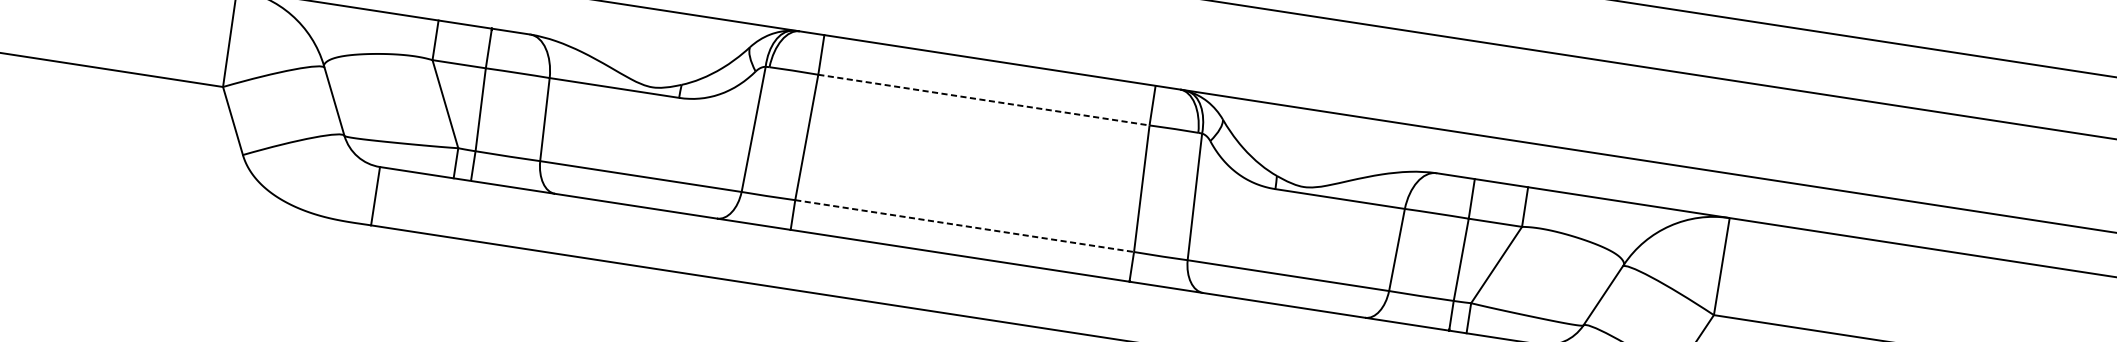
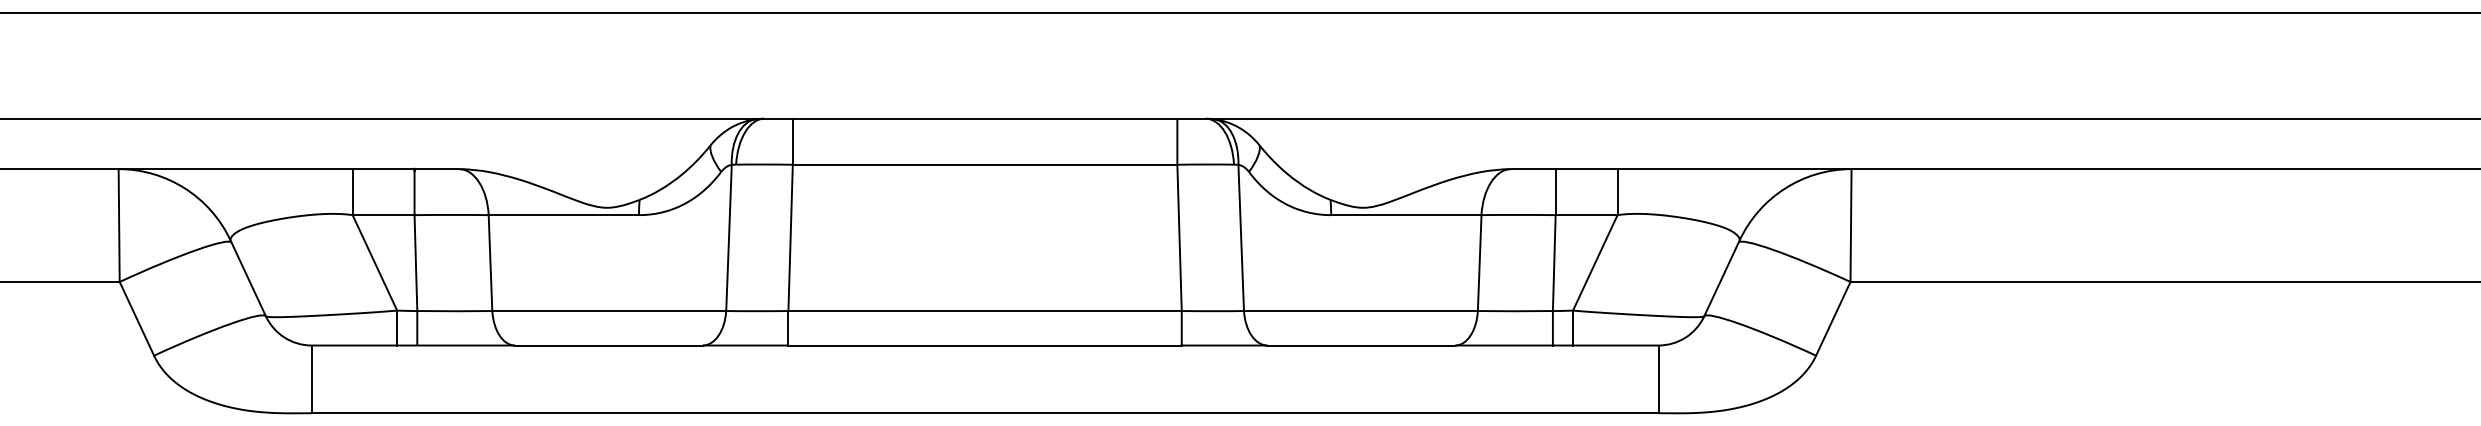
line: (984, 99) -> (985, 164), dashed -> solid
line: (964, 226) -> (985, 311), dashed -> solid

